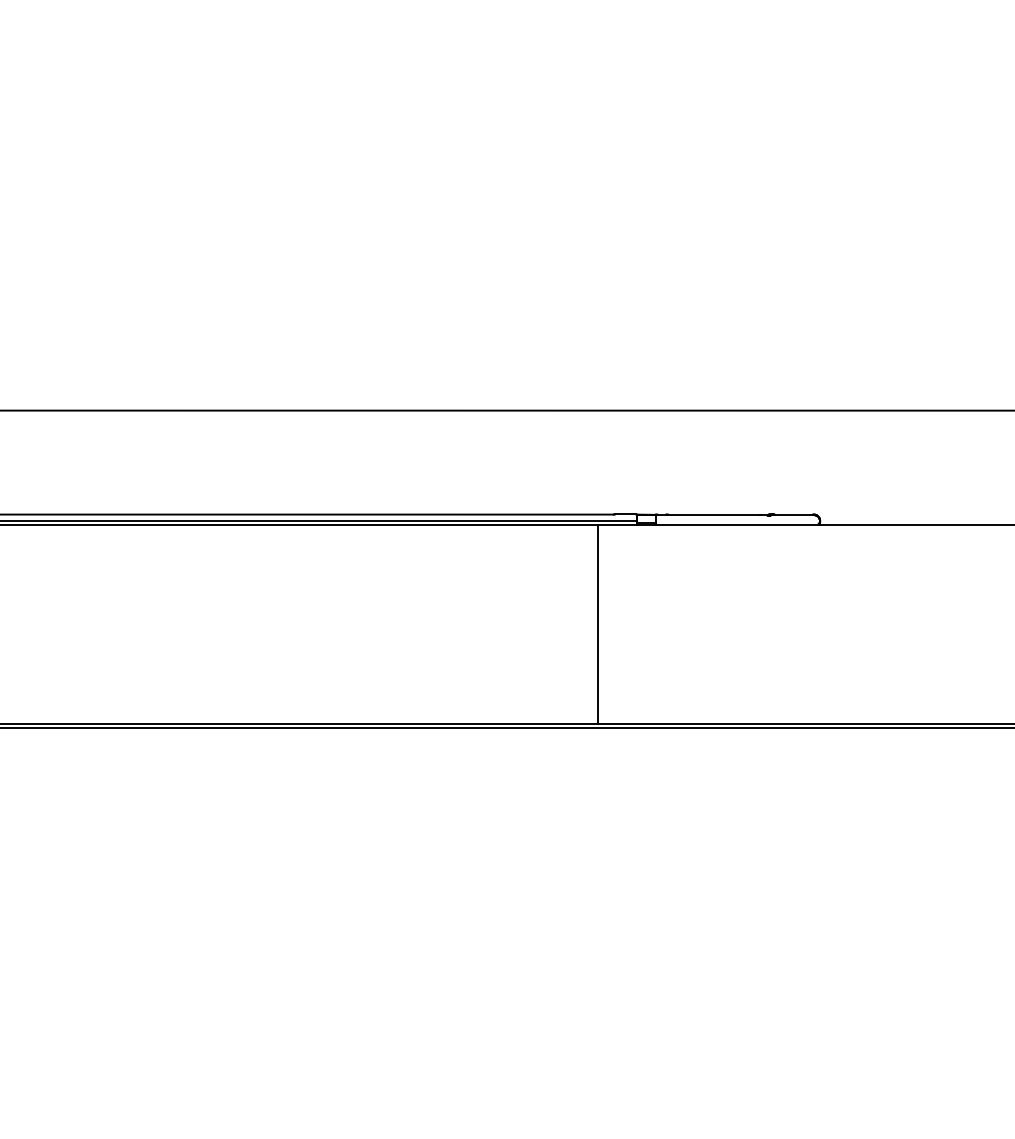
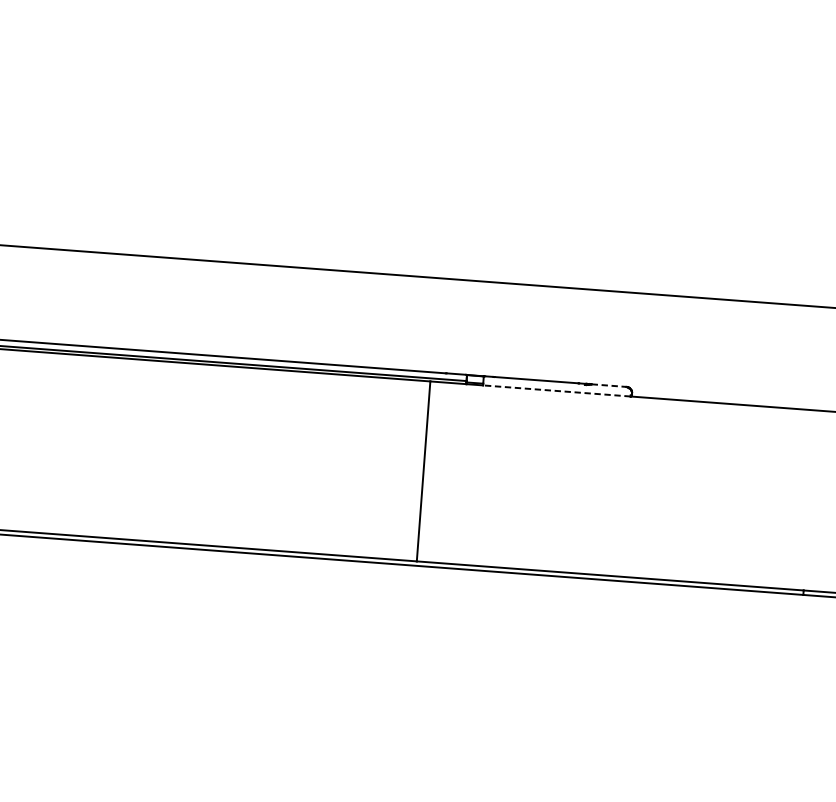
line: (794, 514) -> (609, 385), solid -> dashed
line: (737, 524) -> (557, 390), solid -> dashed

